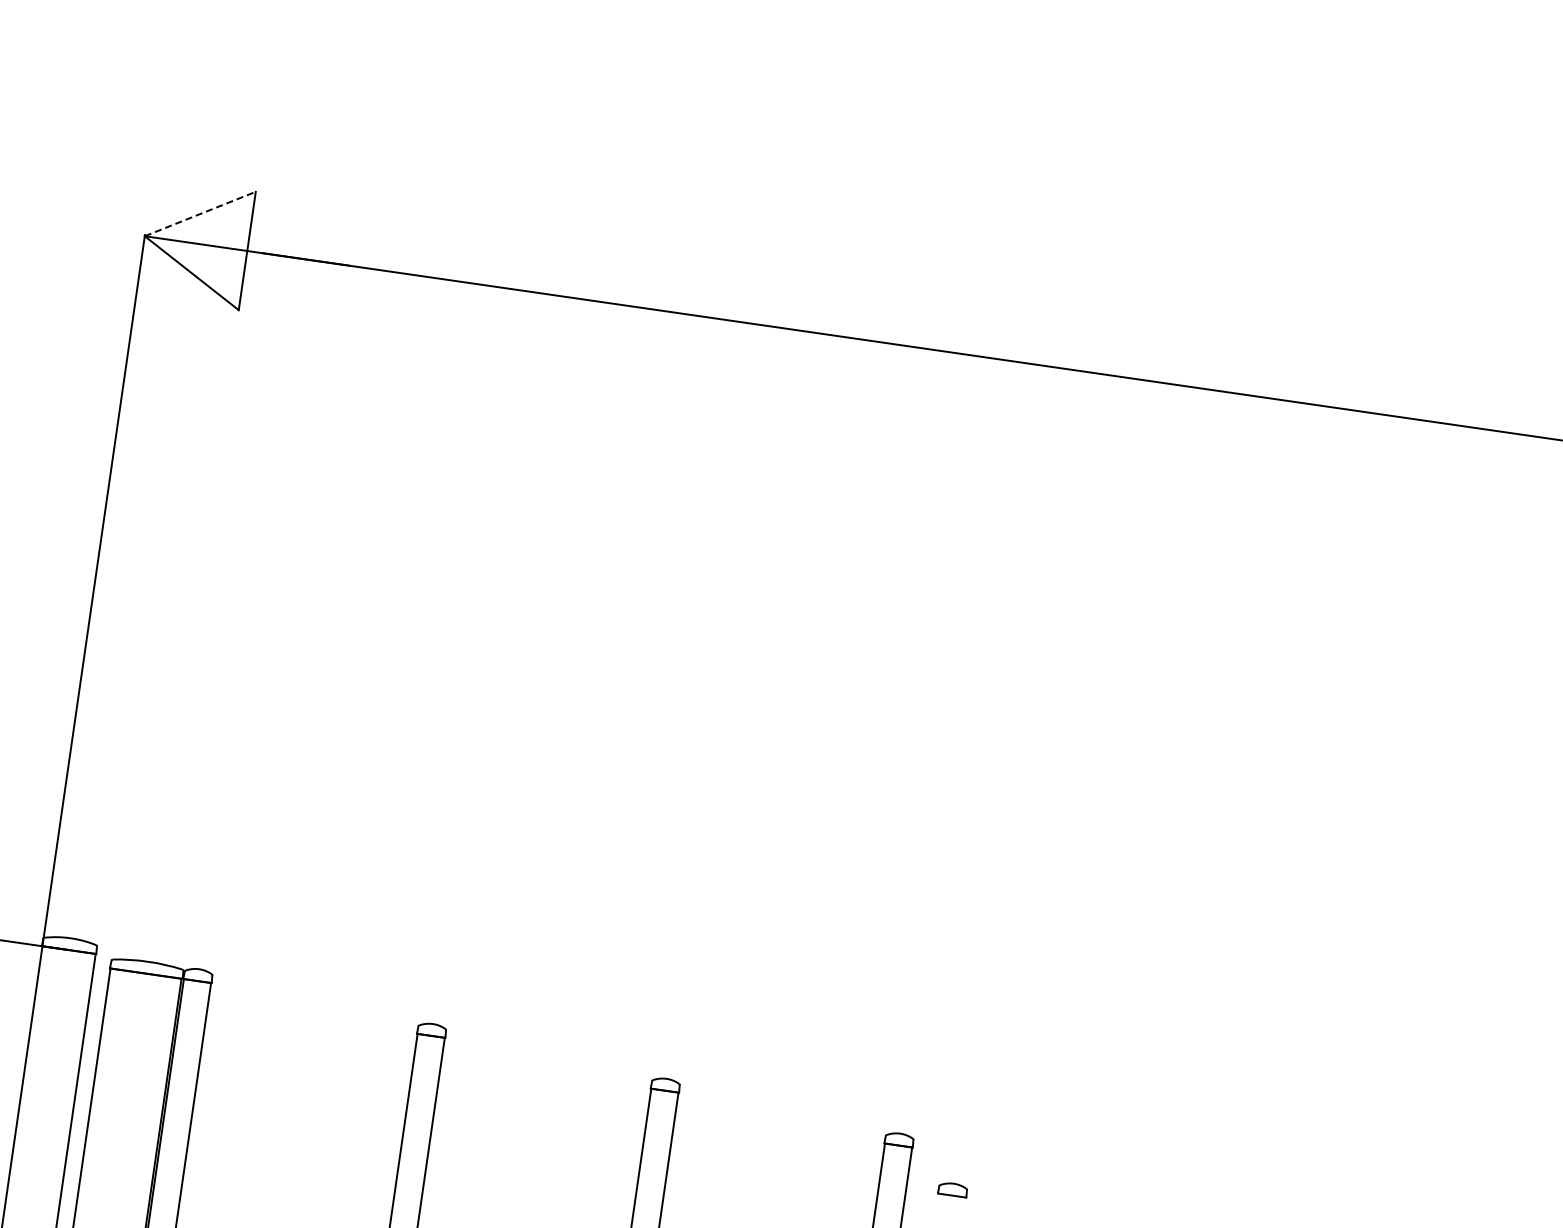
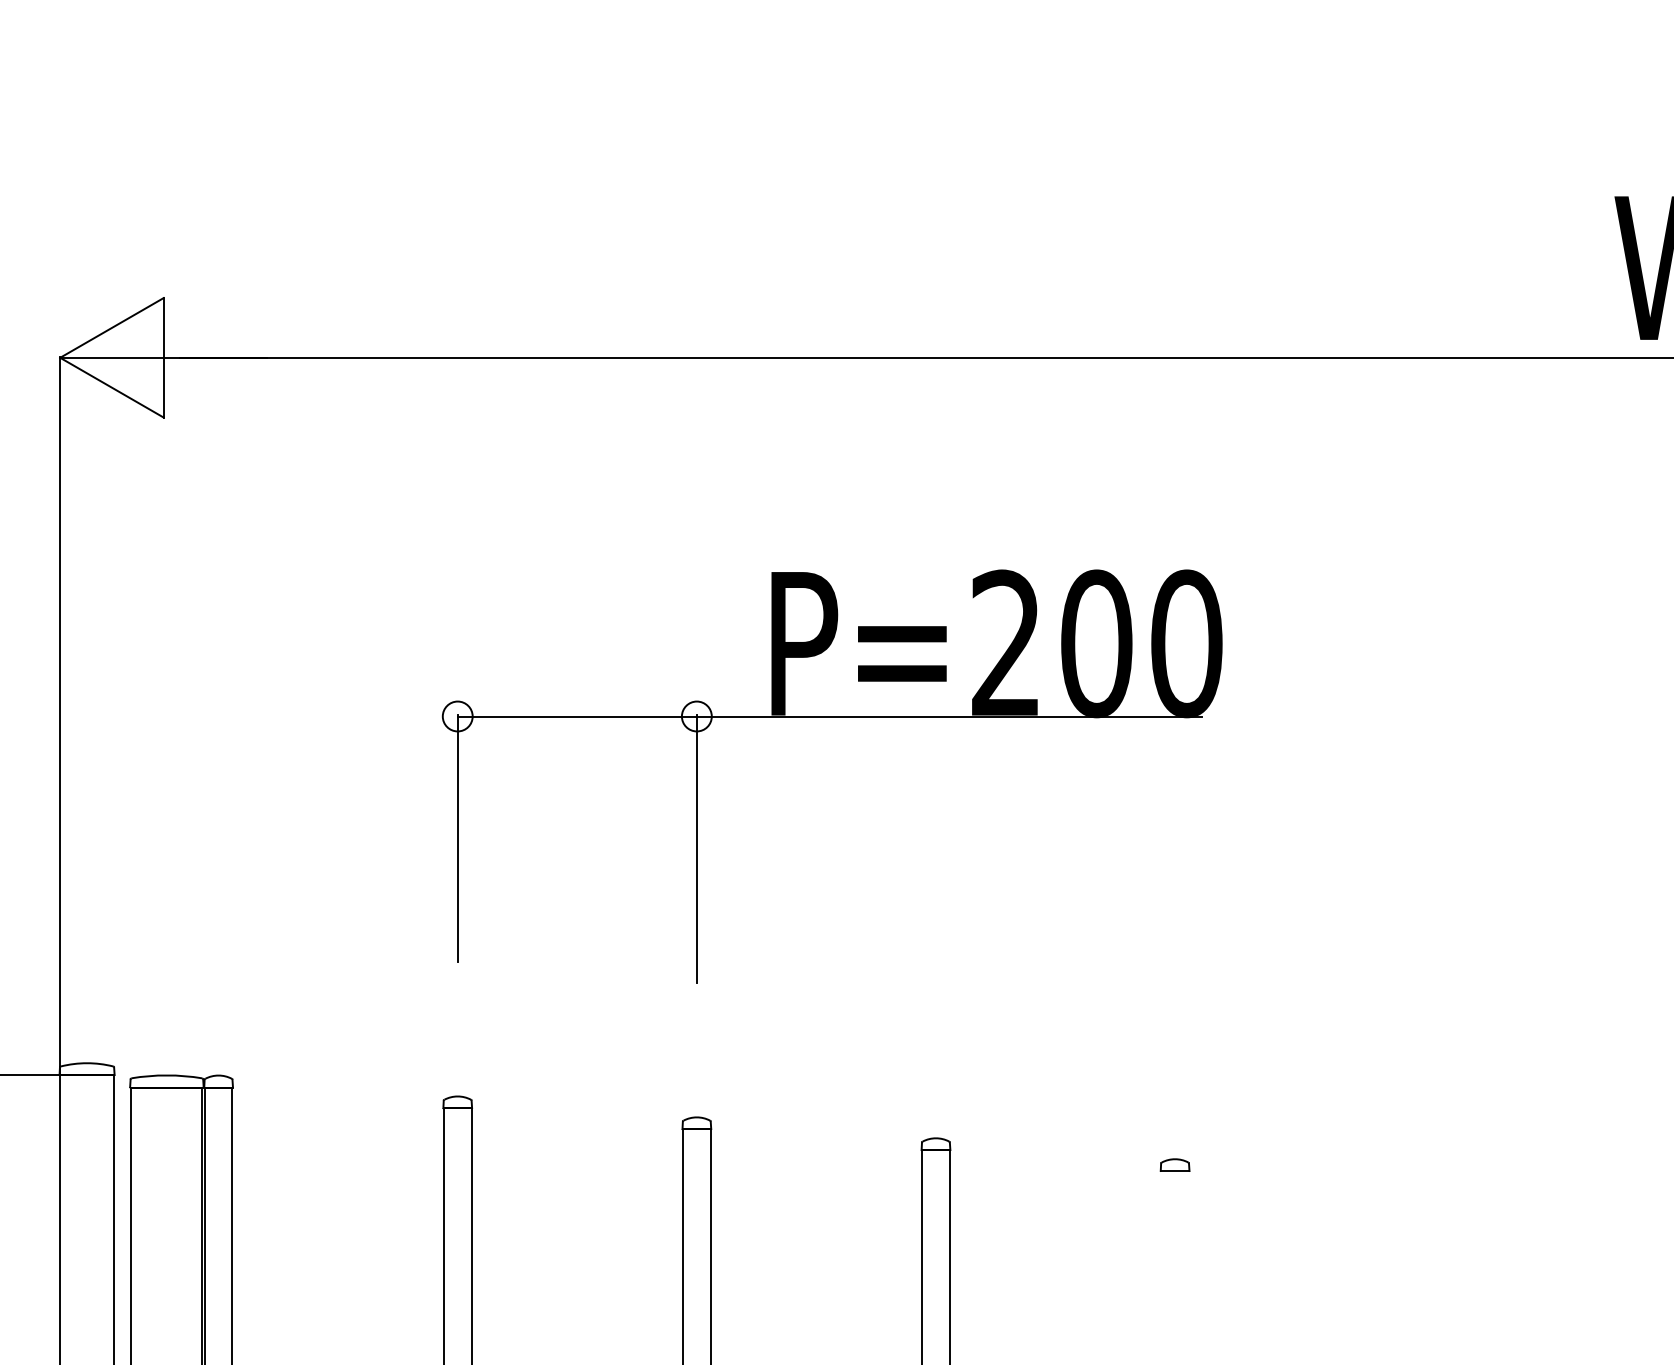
line: (199, 213) -> (111, 327), dashed -> solid
part: (856, 702) -> (831, 717), added
part: (952, 1188) -> (1174, 1164), moved

